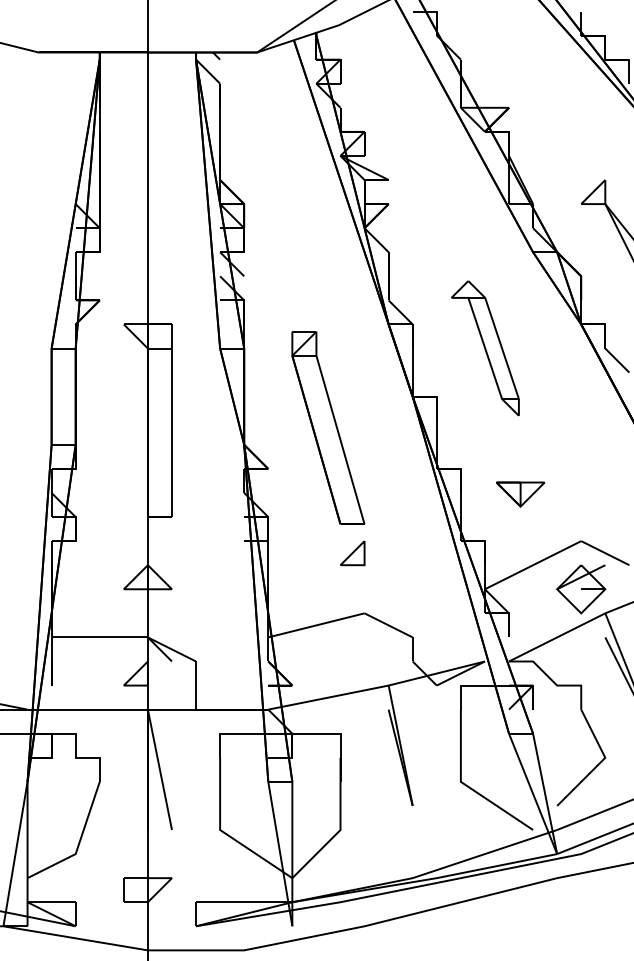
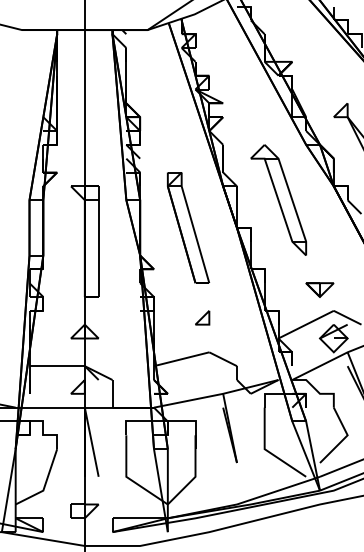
part: (484, 347) -> (278, 199), size x1.43
part: (328, 427) -> (188, 227), moved
part: (519, 493) -> (319, 289), moved

